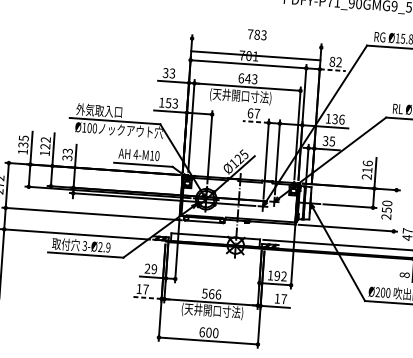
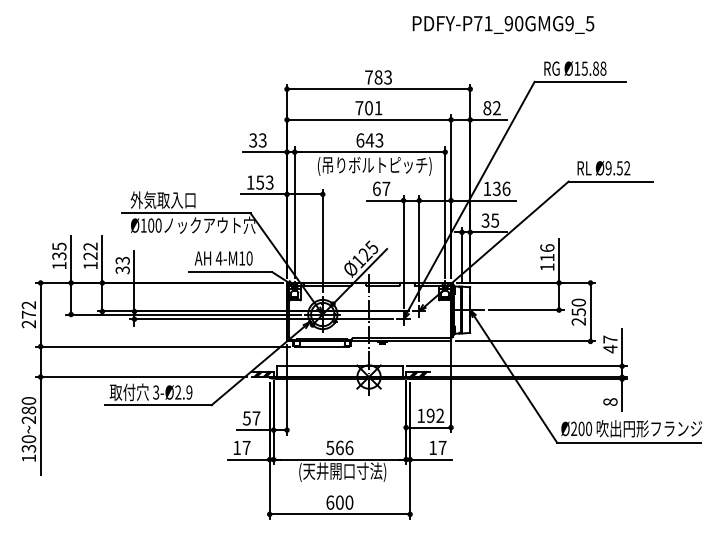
line: (255, 56) -> (378, 89), moved
line: (333, 69) -> (489, 119), dashed -> solid
text: (251, 96) -> (376, 165), (天井開口寸法) -> (吊りボルトピッチ)
line: (255, 121) -> (384, 200), dashed -> solid
text: (366, 177) -> (547, 267), 216 -> 116
line: (395, 210) -> (590, 311), added
text: (150, 269) -> (251, 418), 29 -> 57
line: (146, 297) -> (248, 459), dashed -> solid

